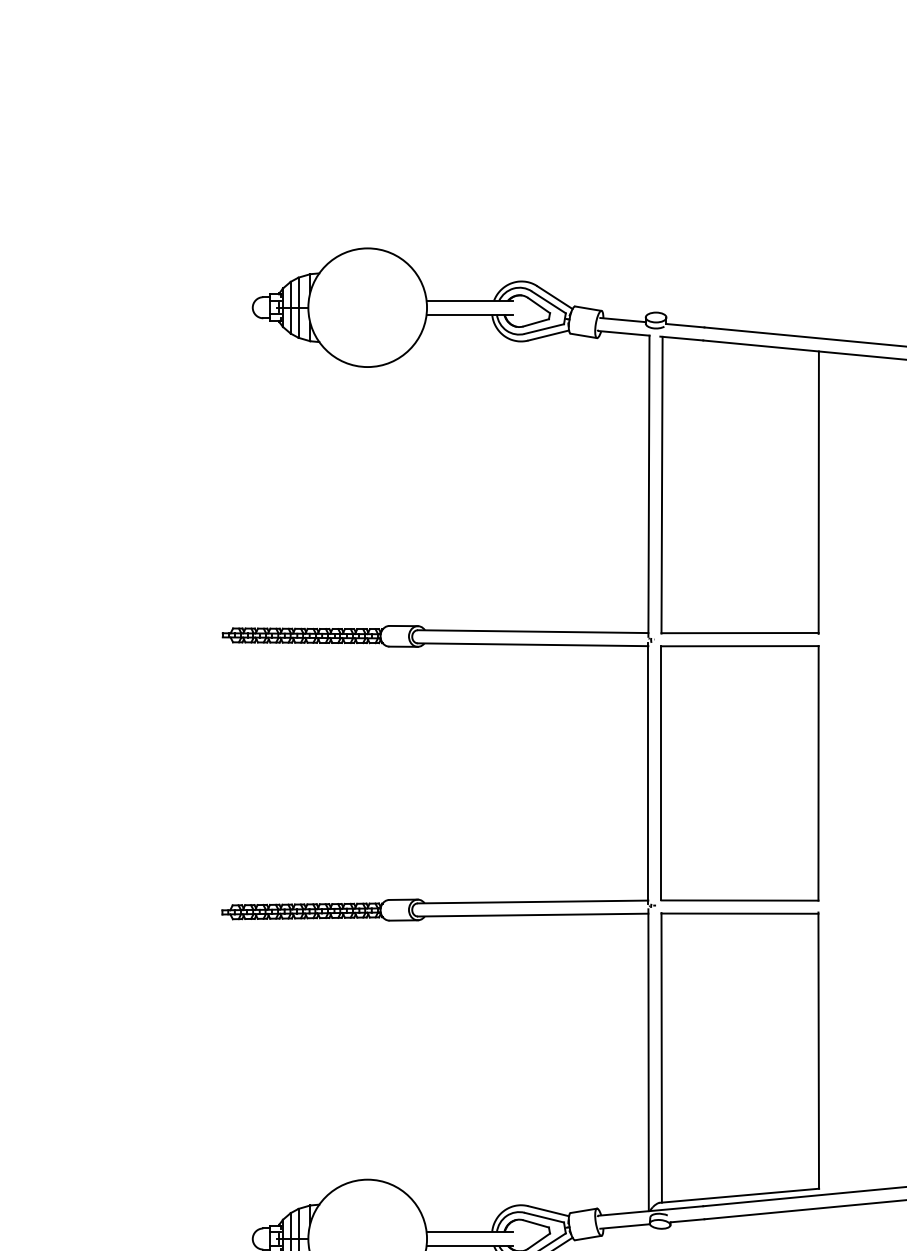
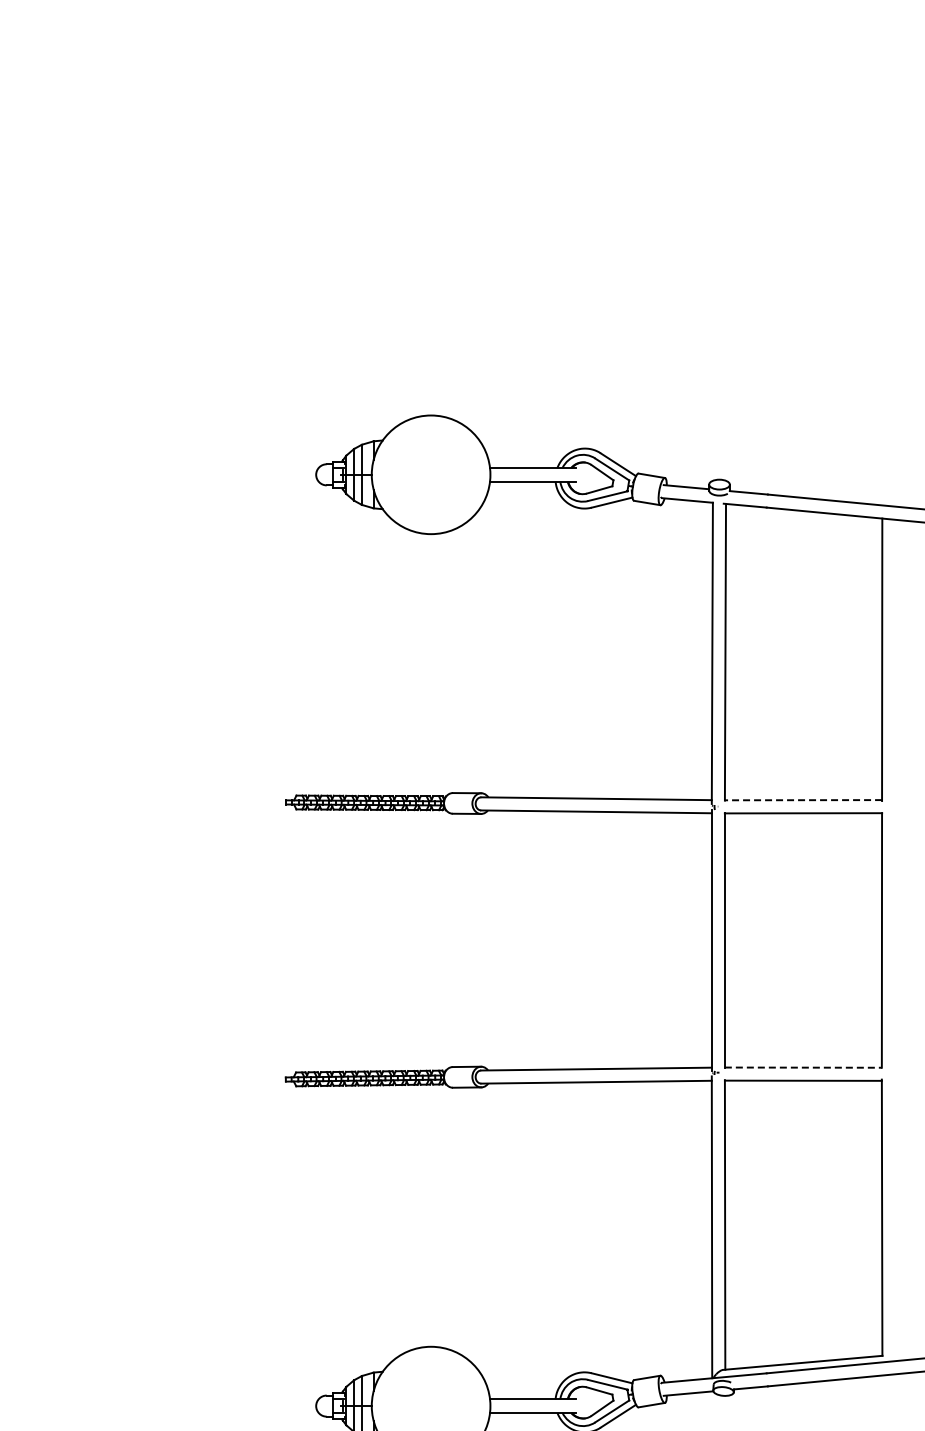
line: (740, 633) -> (803, 800), solid -> dashed
line: (740, 900) -> (803, 1067), solid -> dashed

